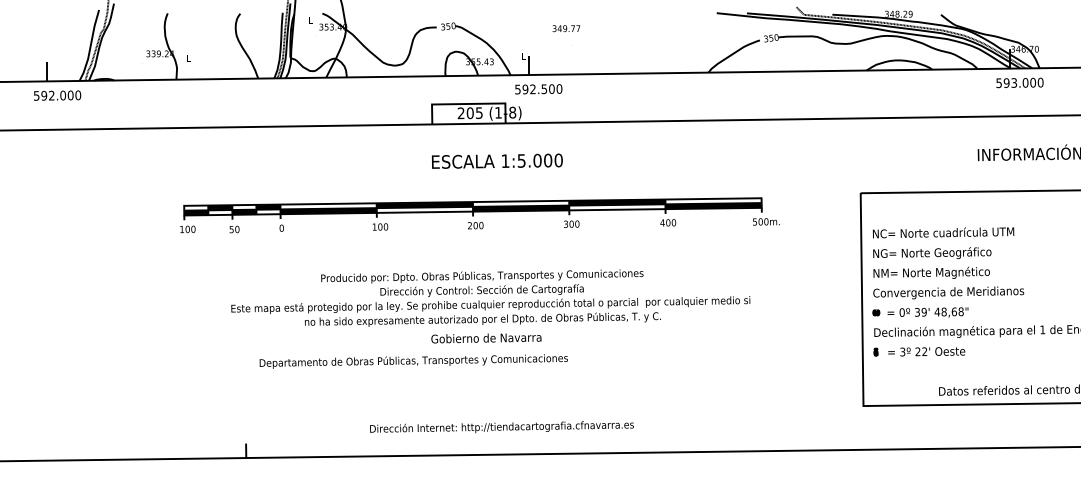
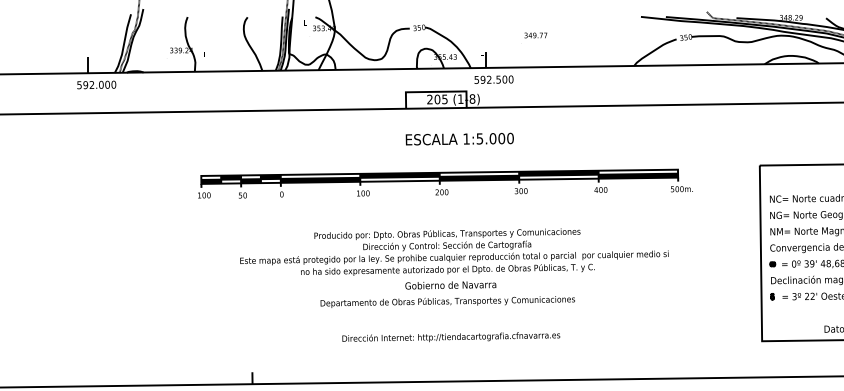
text: (566, 28) -> (535, 35), moved
text: (413, 361) -> (447, 302), moved
text: (501, 427) -> (450, 337), moved

